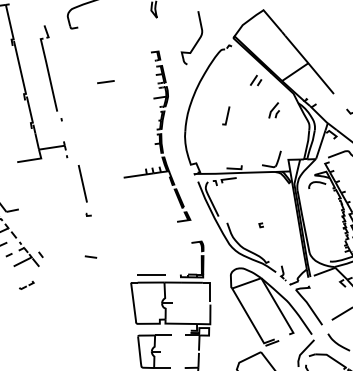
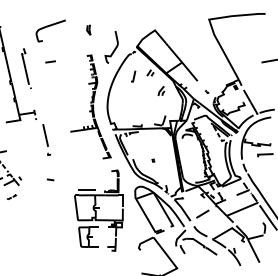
part: (51, 73) -> (26, 68), size x0.7
line: (105, 81) -> (50, 61), moved
line: (226, 116) -> (133, 76), moved

